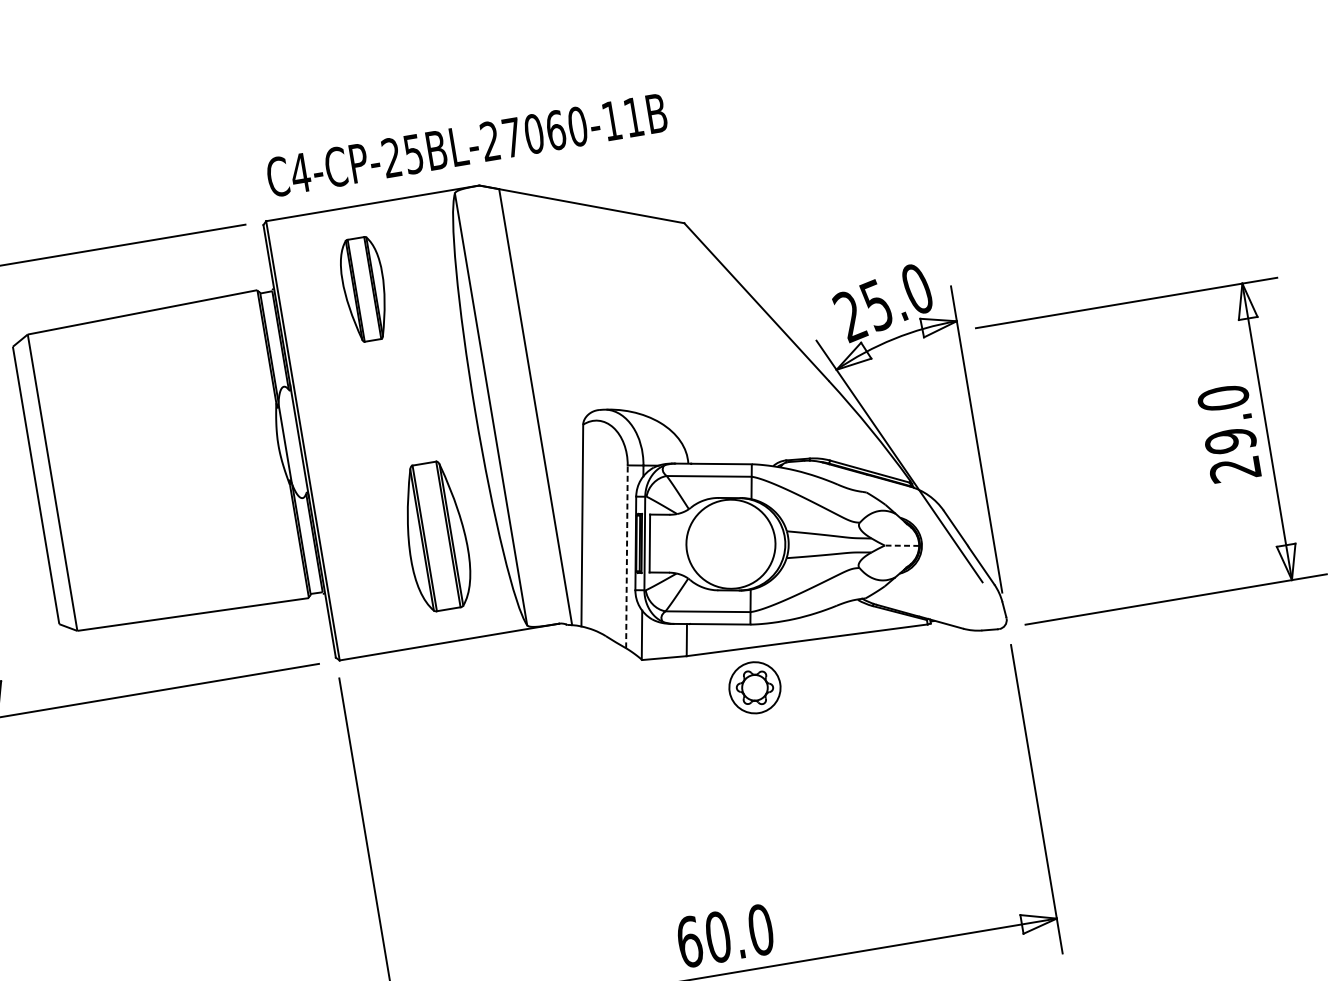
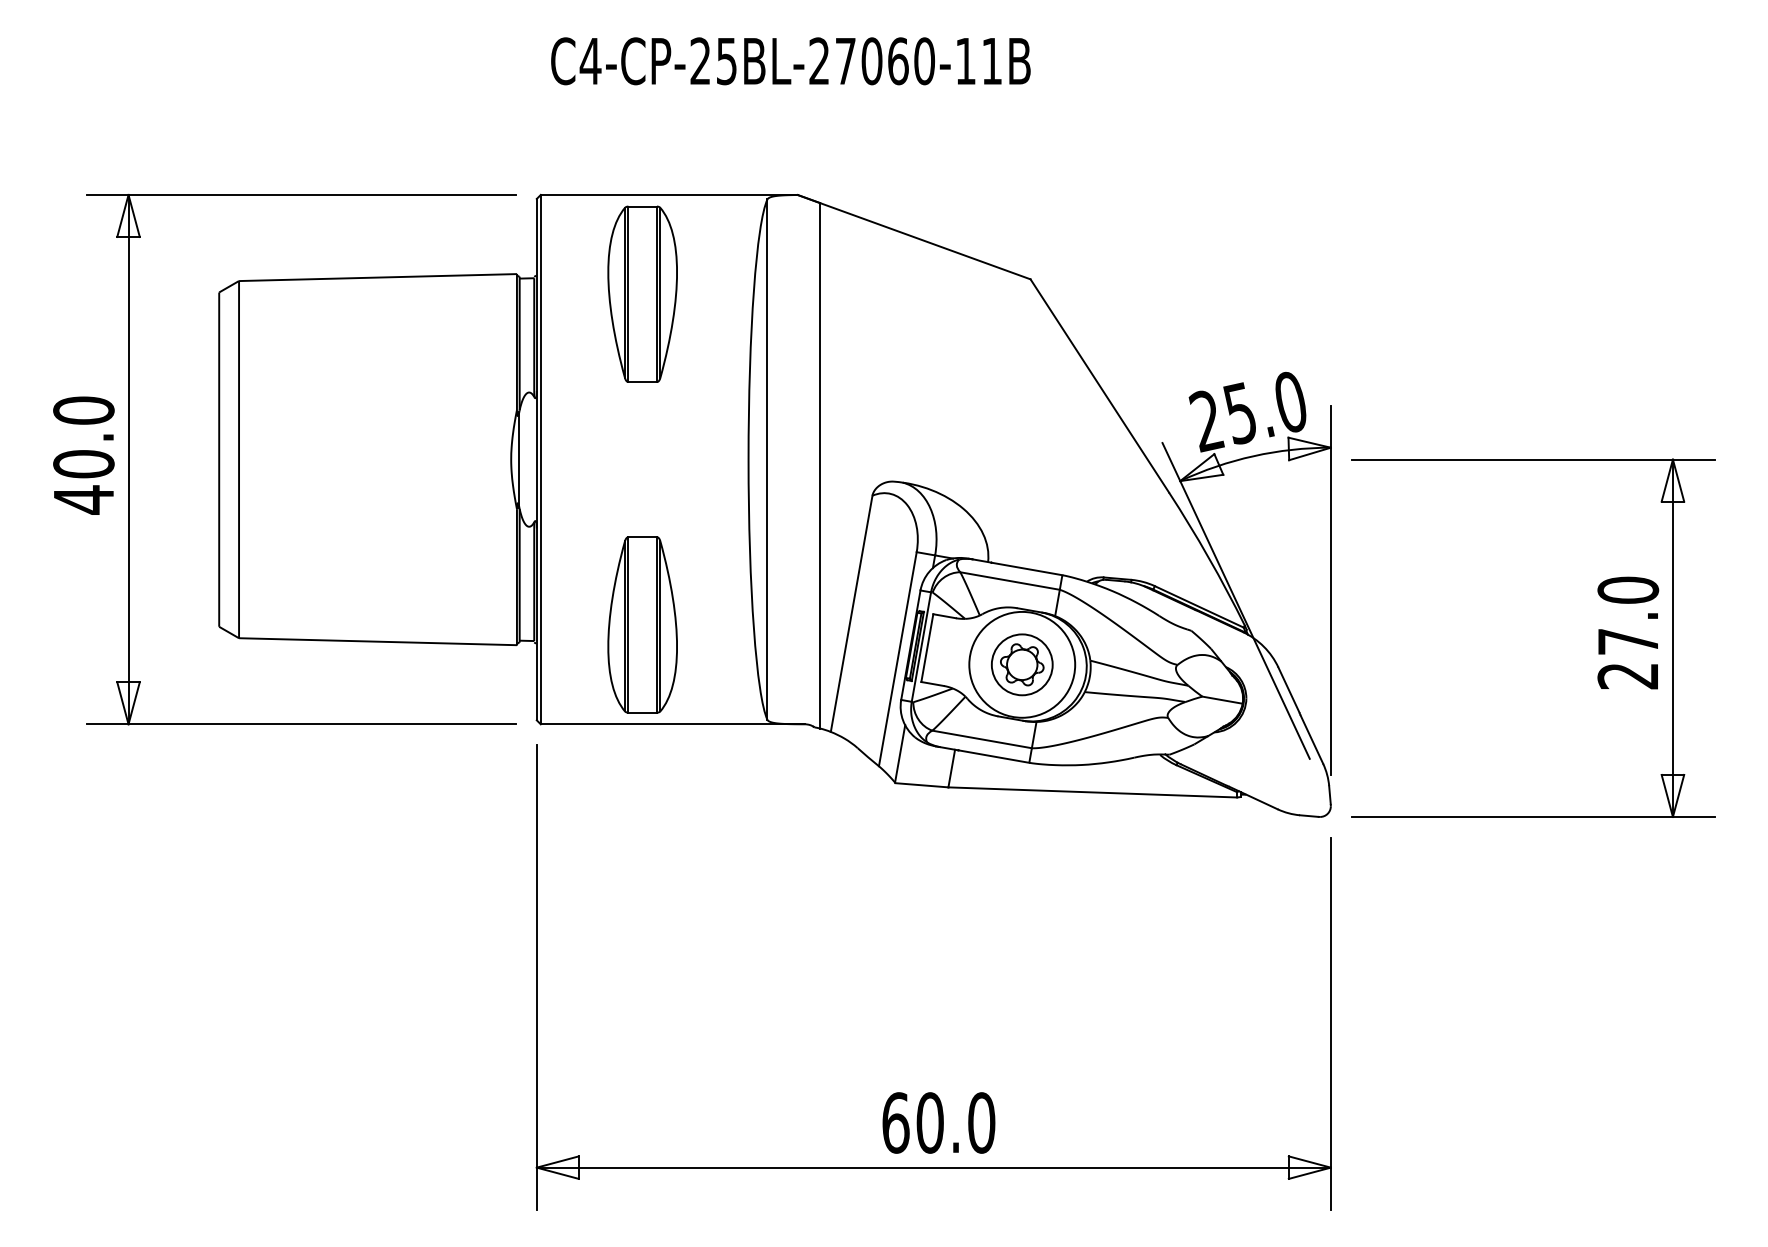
text: (466, 145) -> (790, 61), moved
part: (364, 288) -> (642, 293), size x1.43
text: (1230, 440) -> (1628, 641), 29.0 -> 27.0
part: (436, 536) -> (642, 624), moved
line: (901, 546) -> (1221, 700), dashed -> solid
line: (626, 557) -> (897, 659), dashed -> solid
part: (755, 687) -> (1022, 664), moved

